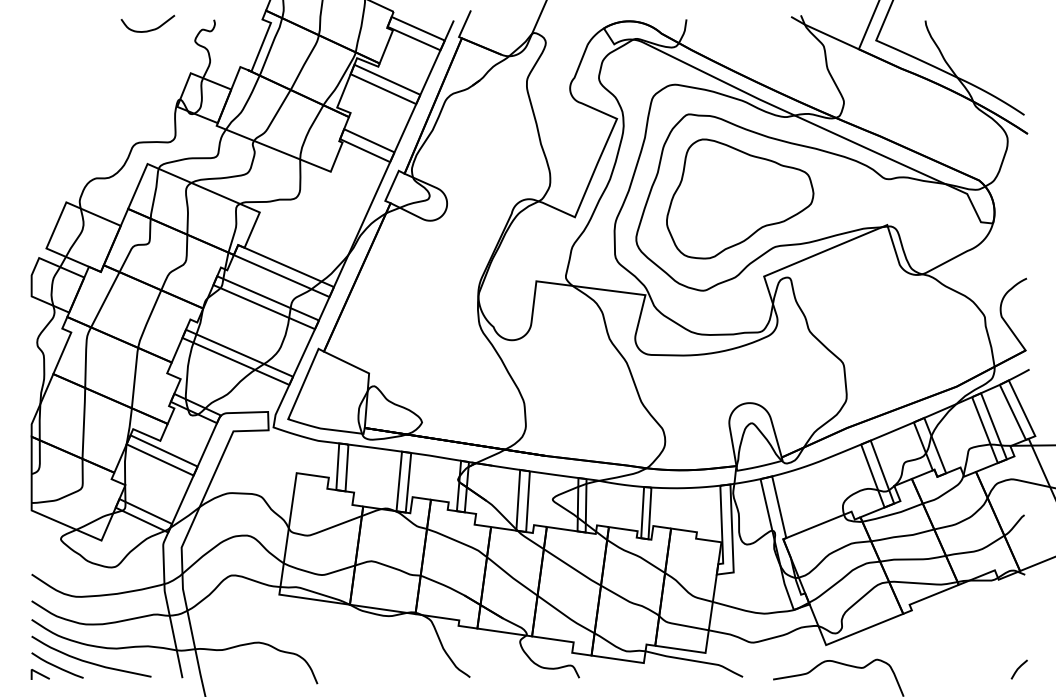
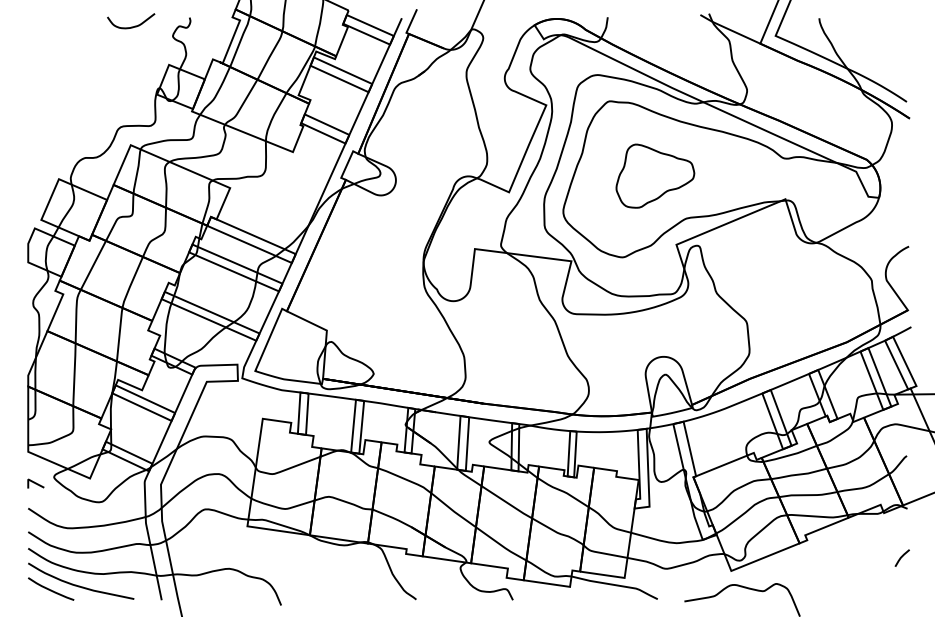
part: (740, 198) -> (655, 175), size x0.6
line: (1018, 669) -> (901, 558), moved
line: (39, 674) -> (35, 483), moved

